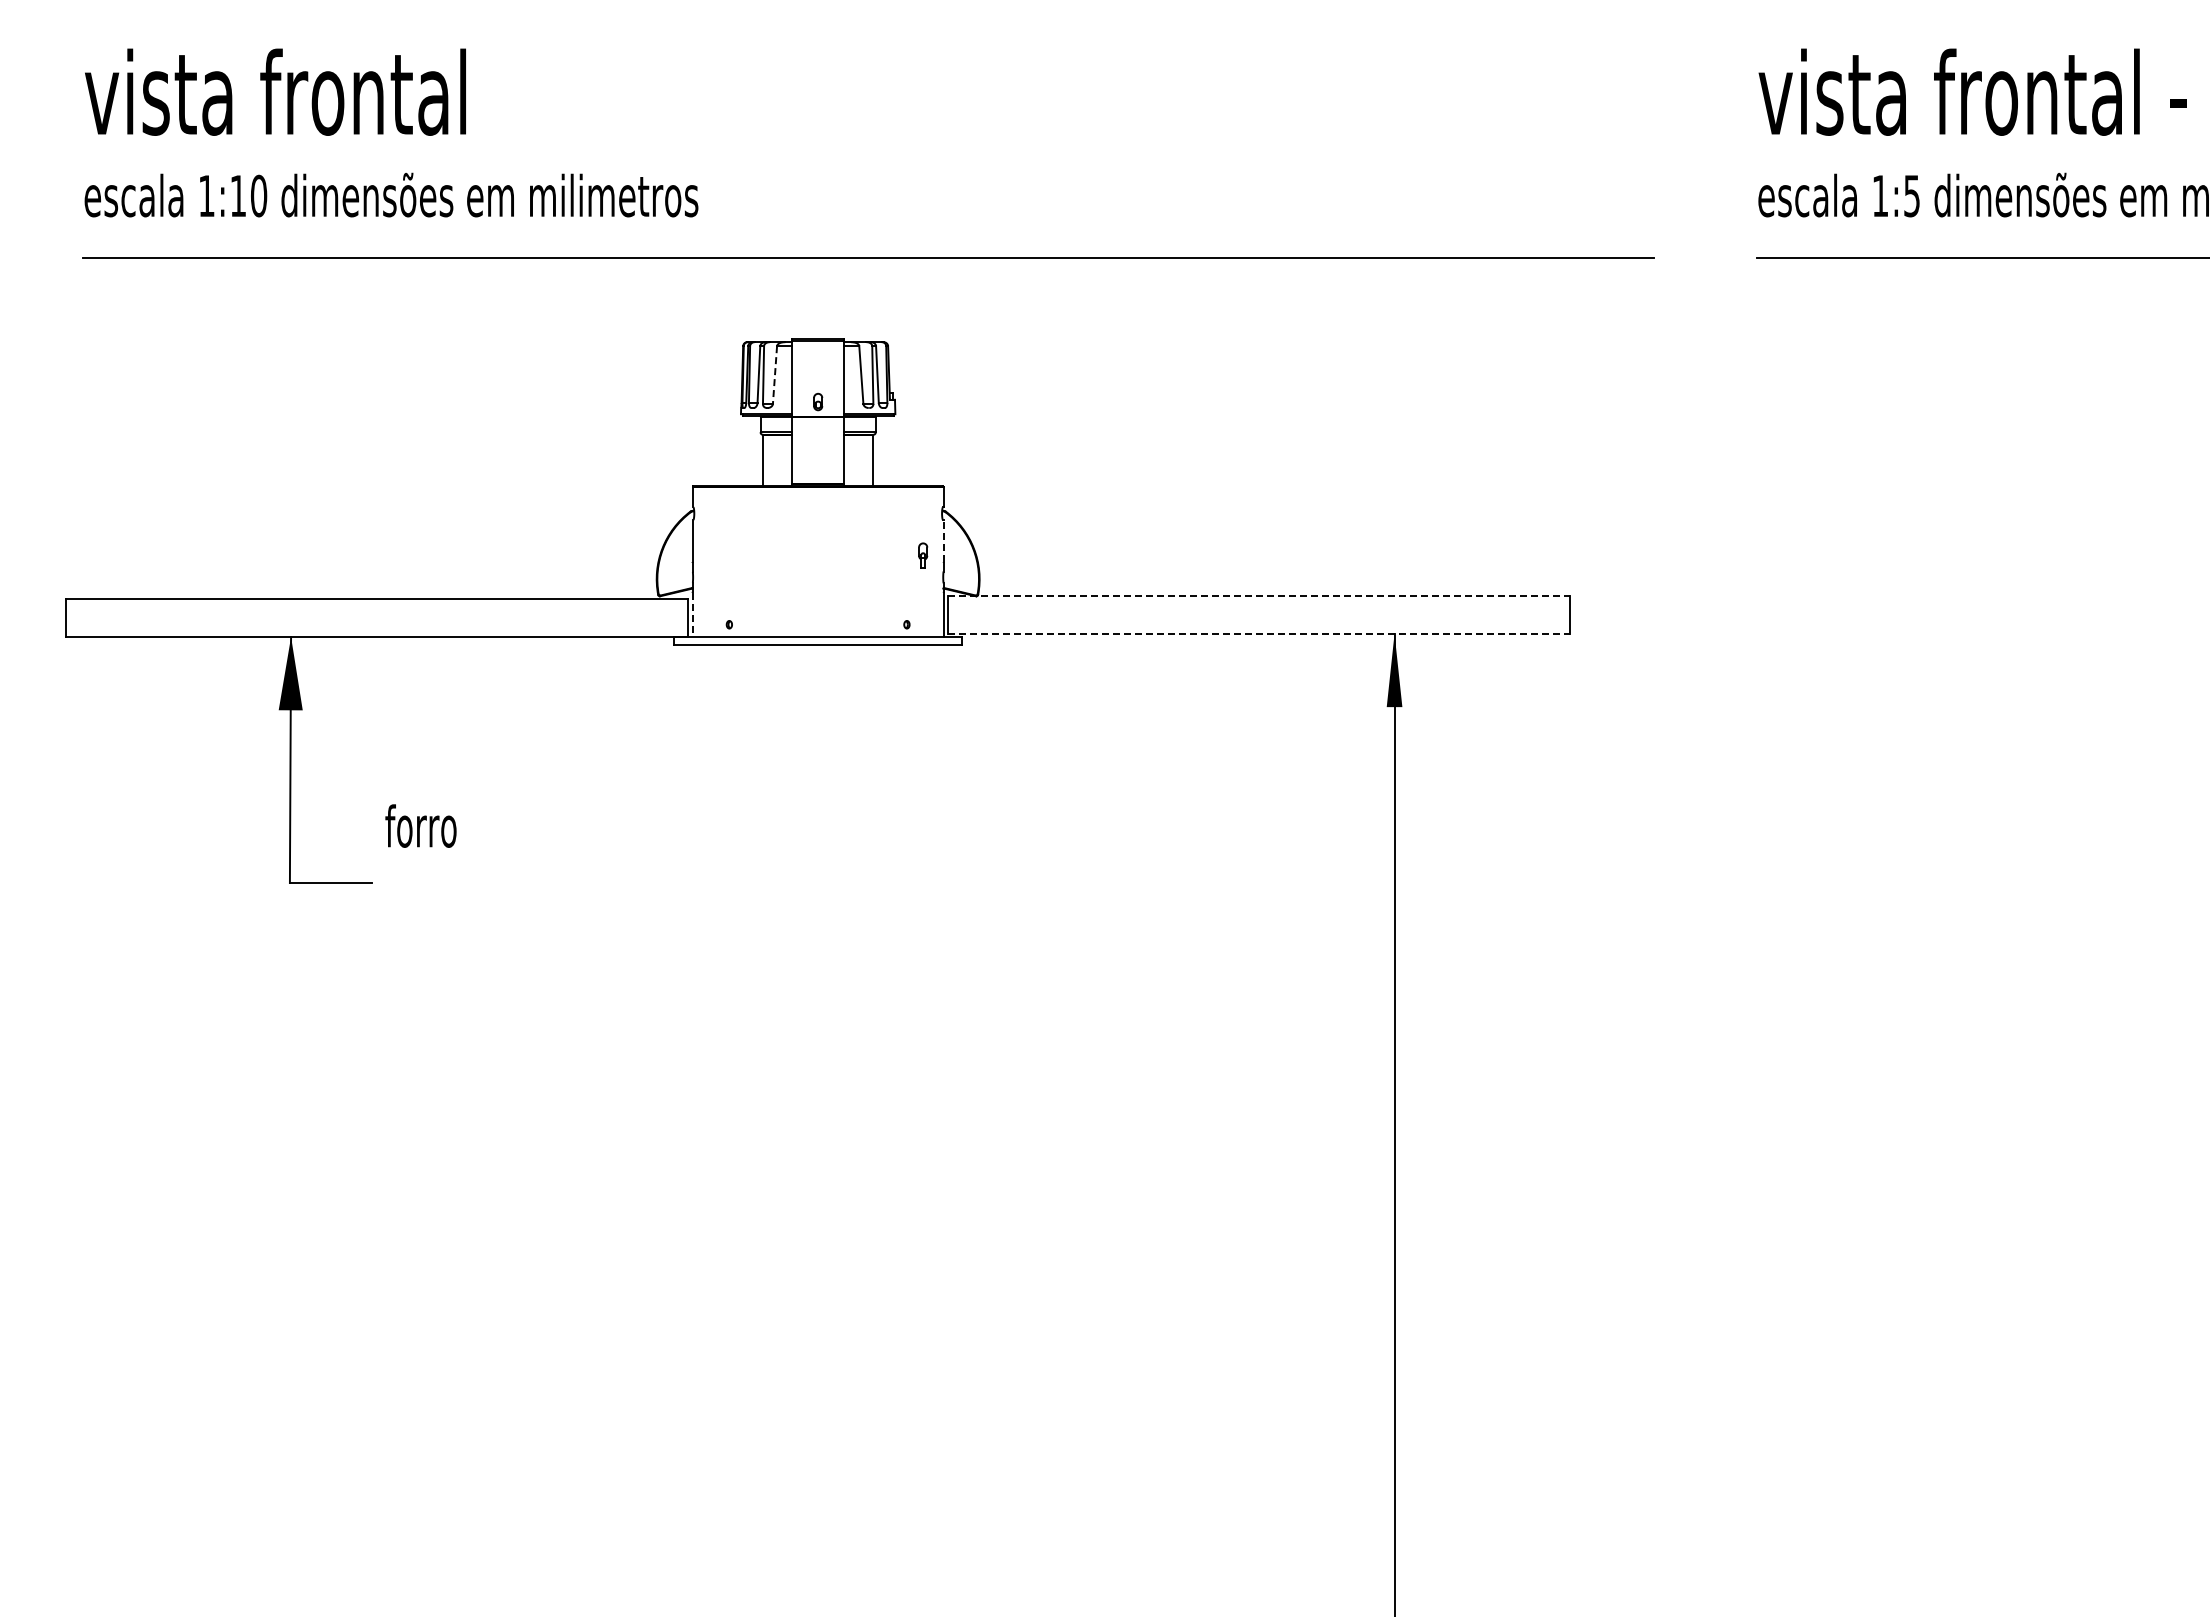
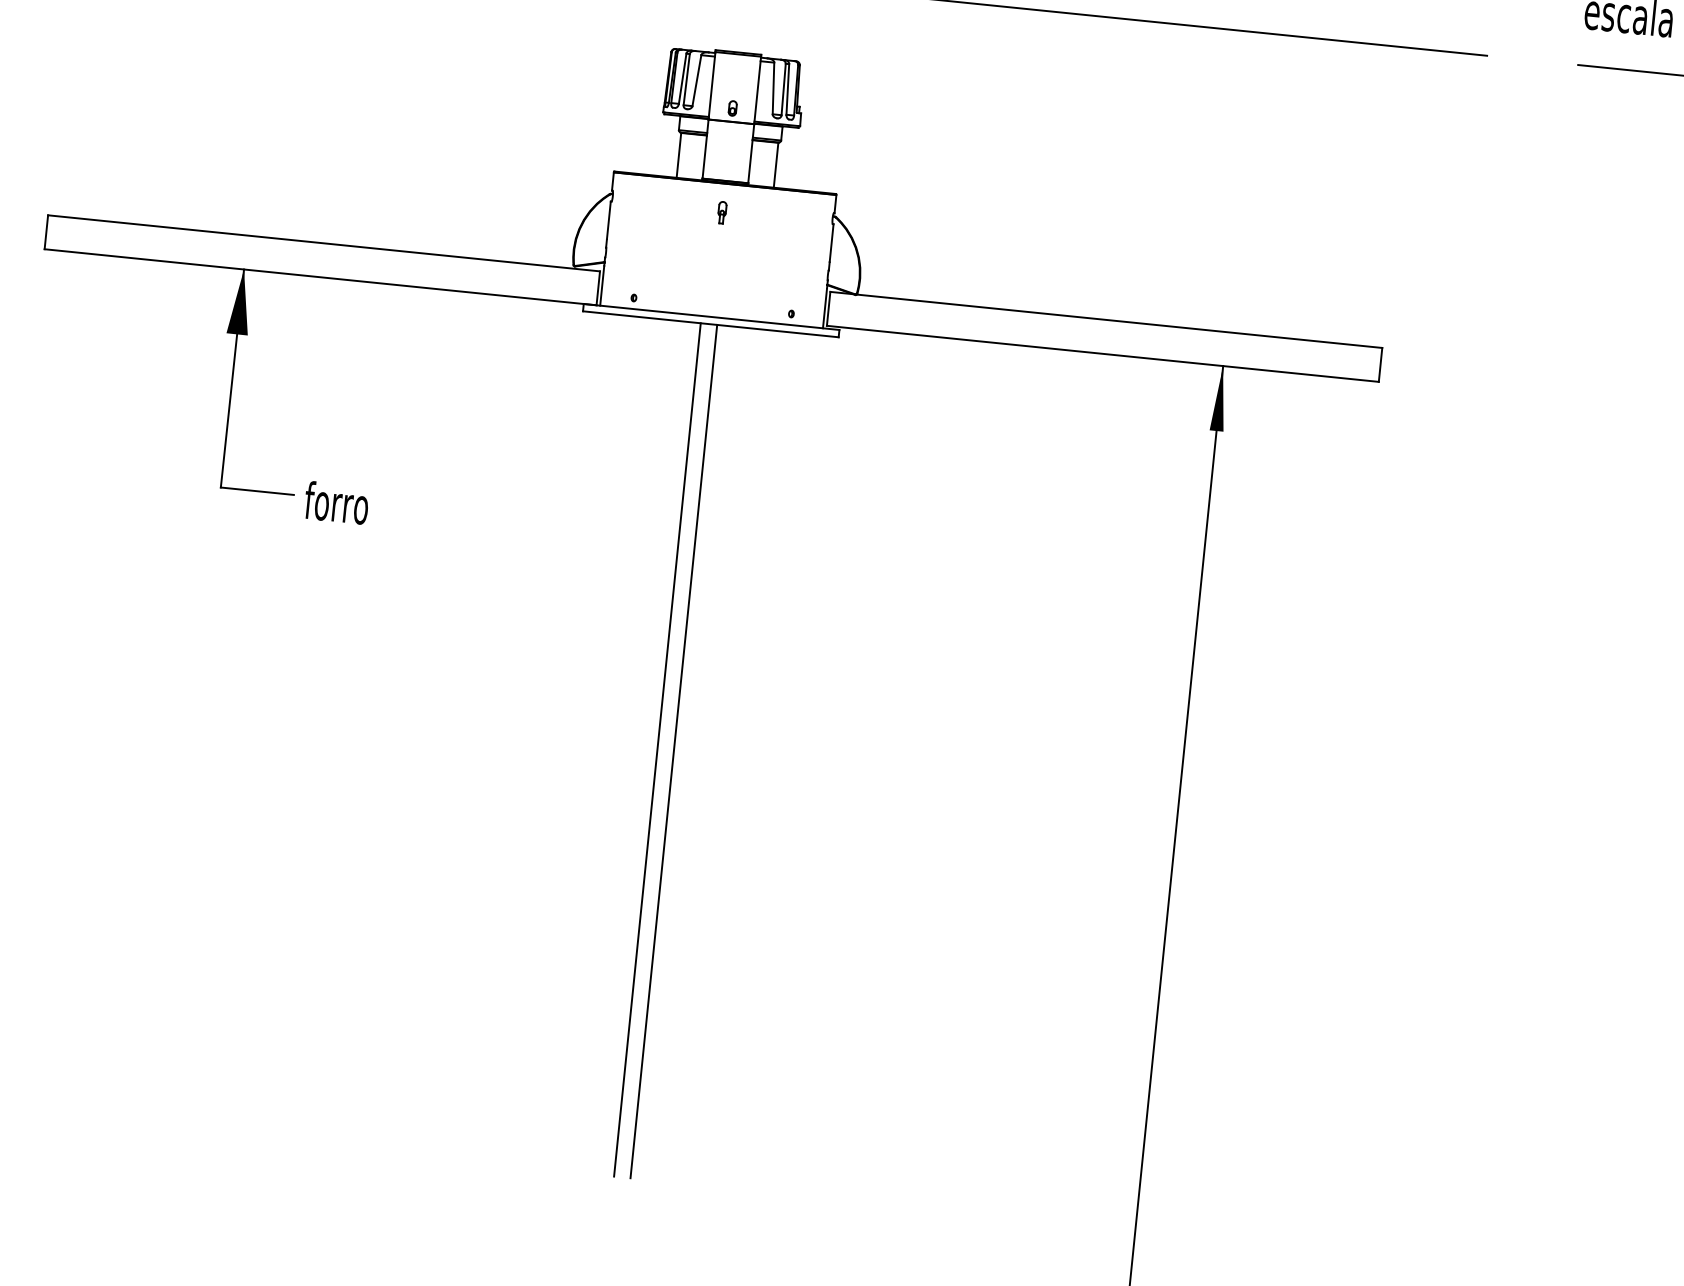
line: (775, 375) -> (697, 81), dashed -> solid
line: (943, 540) -> (831, 242), dashed -> solid
part: (923, 555) -> (722, 212), moved
line: (1259, 595) -> (1106, 319), dashed -> solid
line: (692, 615) -> (602, 286), dashed -> solid
line: (1259, 633) -> (1103, 353), dashed -> solid
text: (420, 825) -> (336, 502), moved
line: (806, 1126) -> (657, 750), added
line: (825, 1126) -> (674, 751), added

